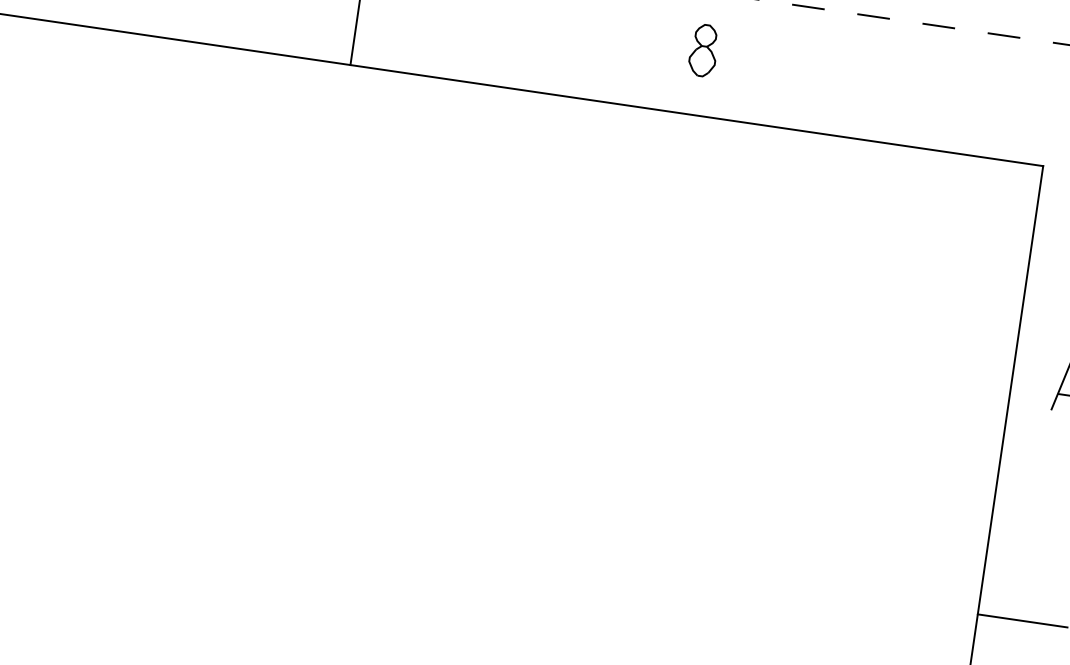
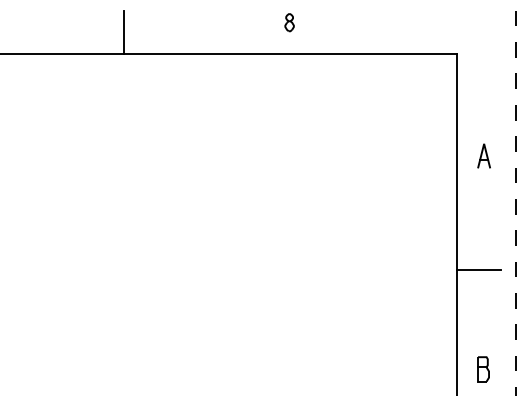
part: (703, 49) -> (289, 22), size x0.7

